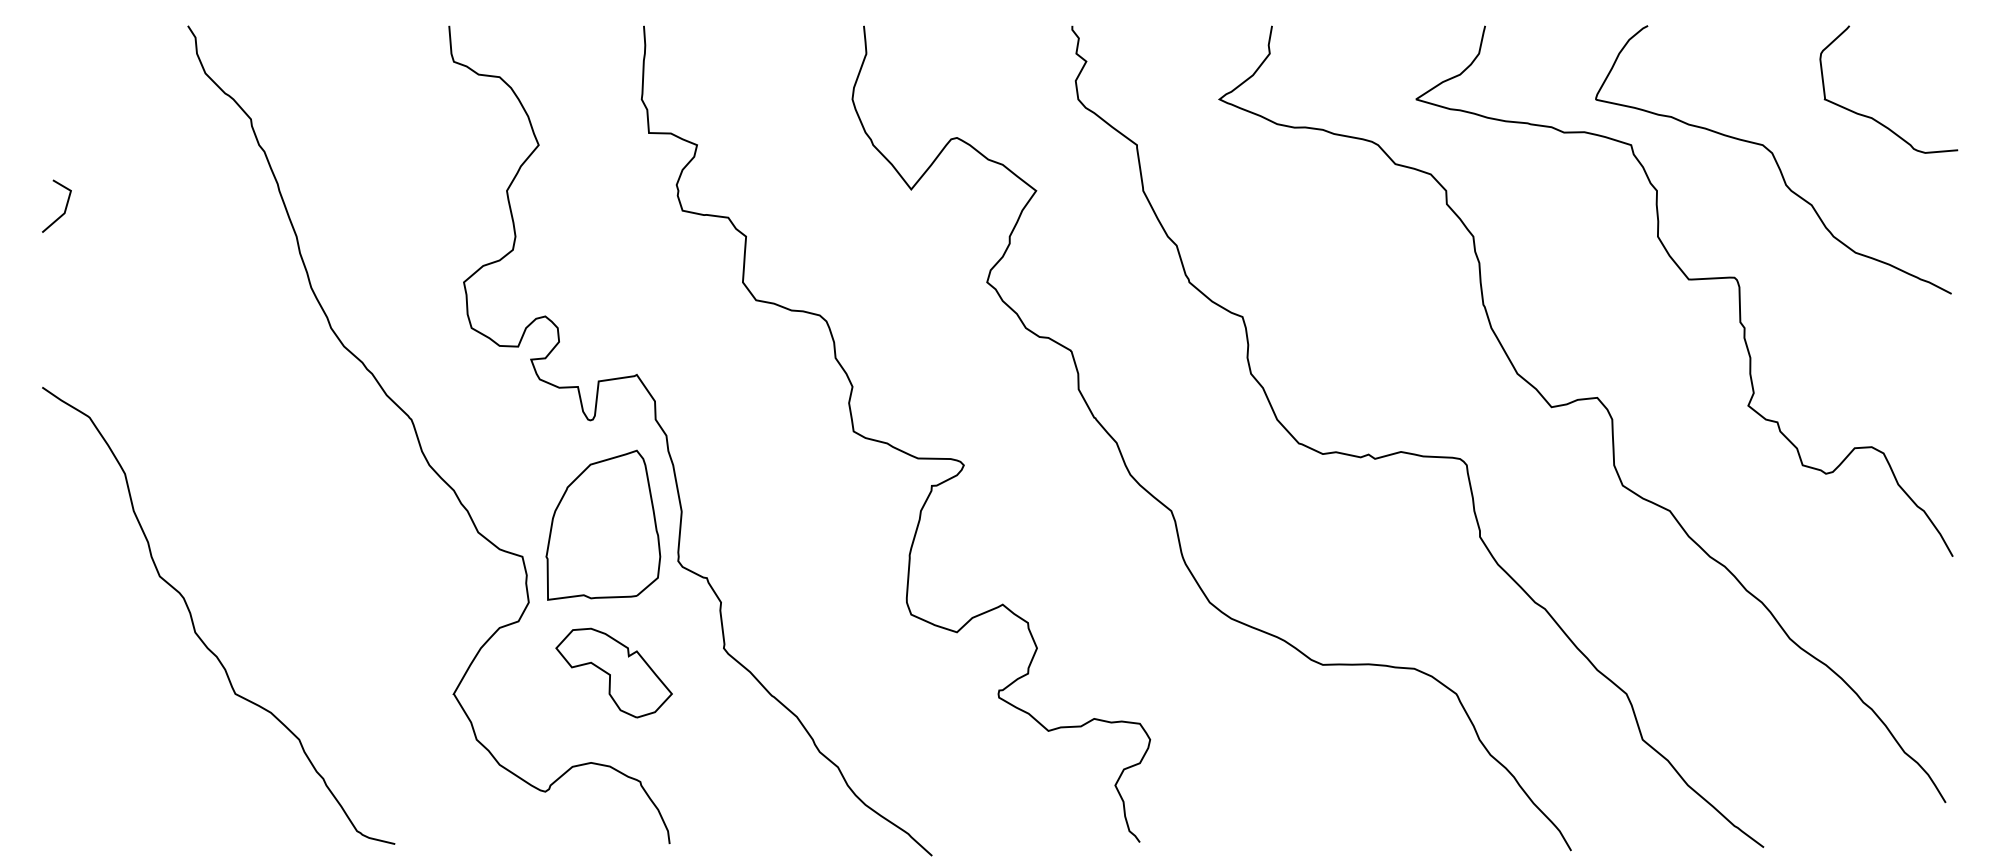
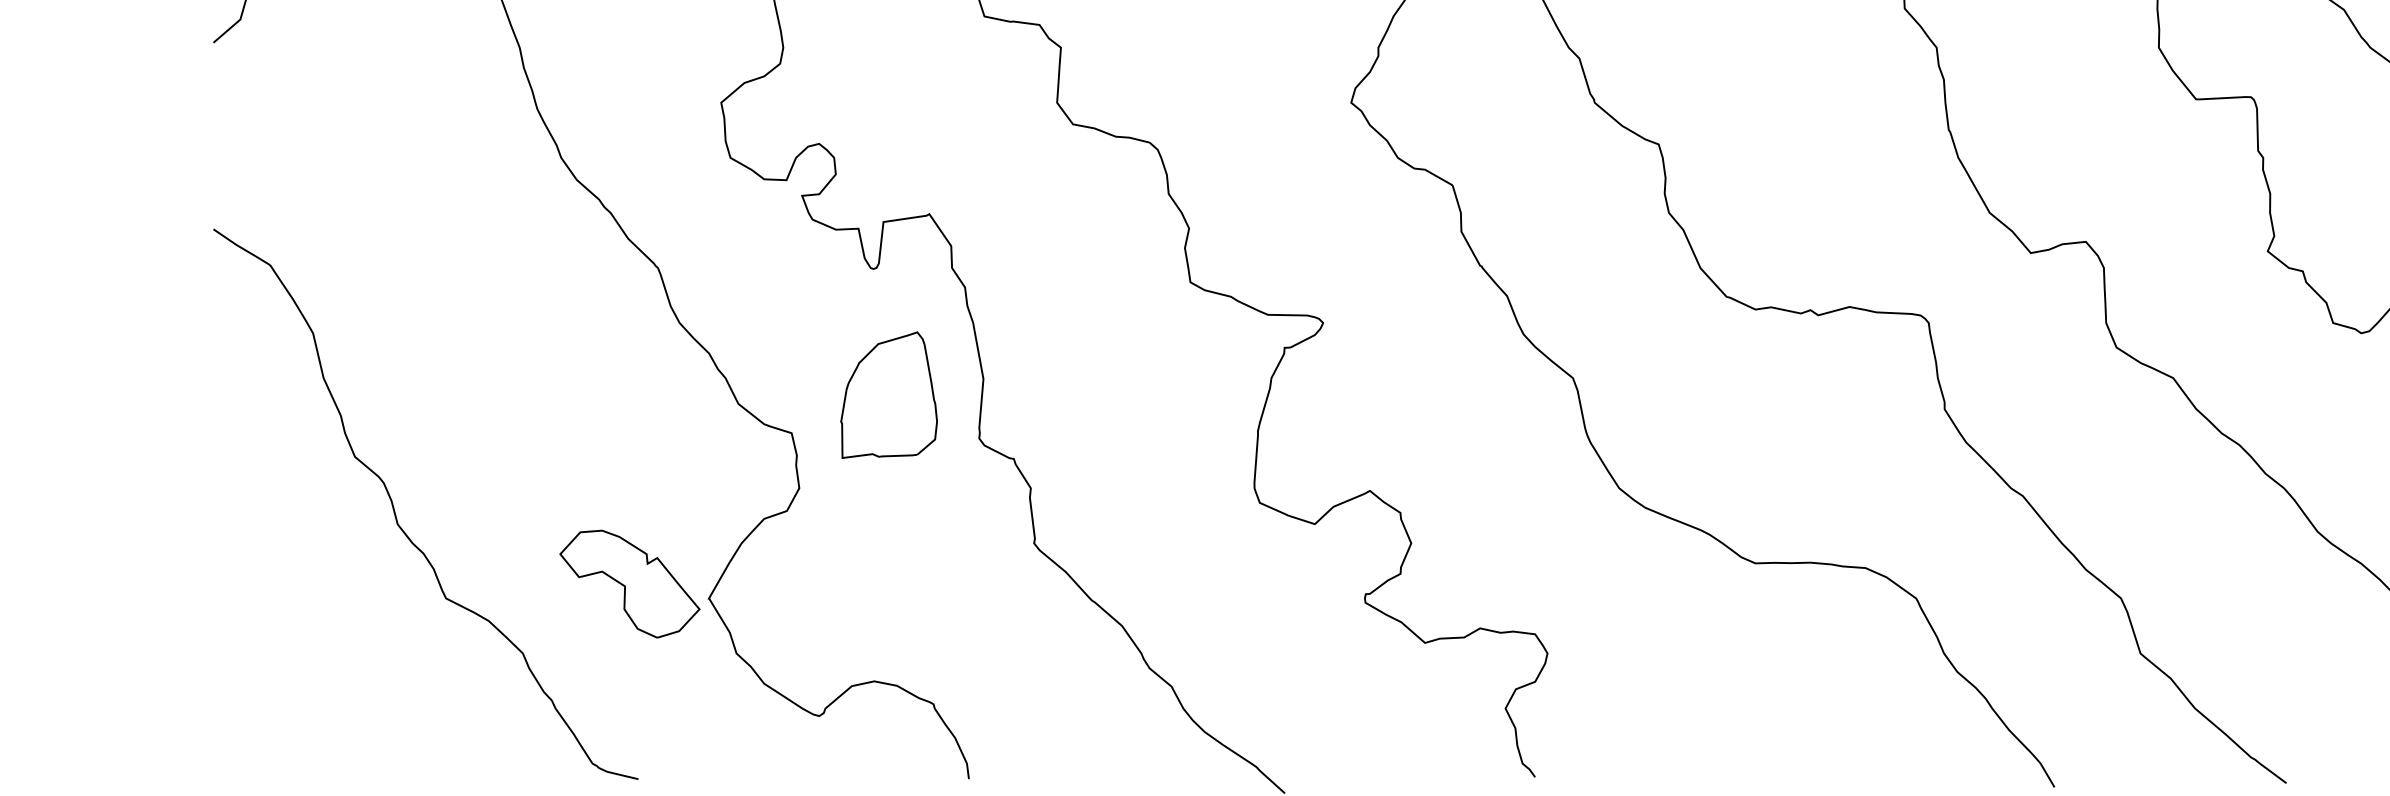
part: (603, 524) -> (889, 394), size x0.7
part: (613, 672) -> (629, 583), moved

